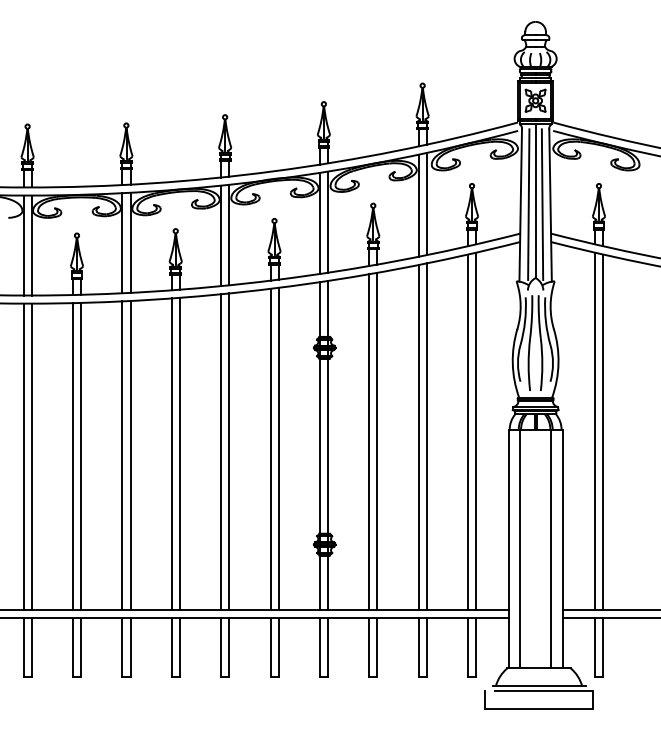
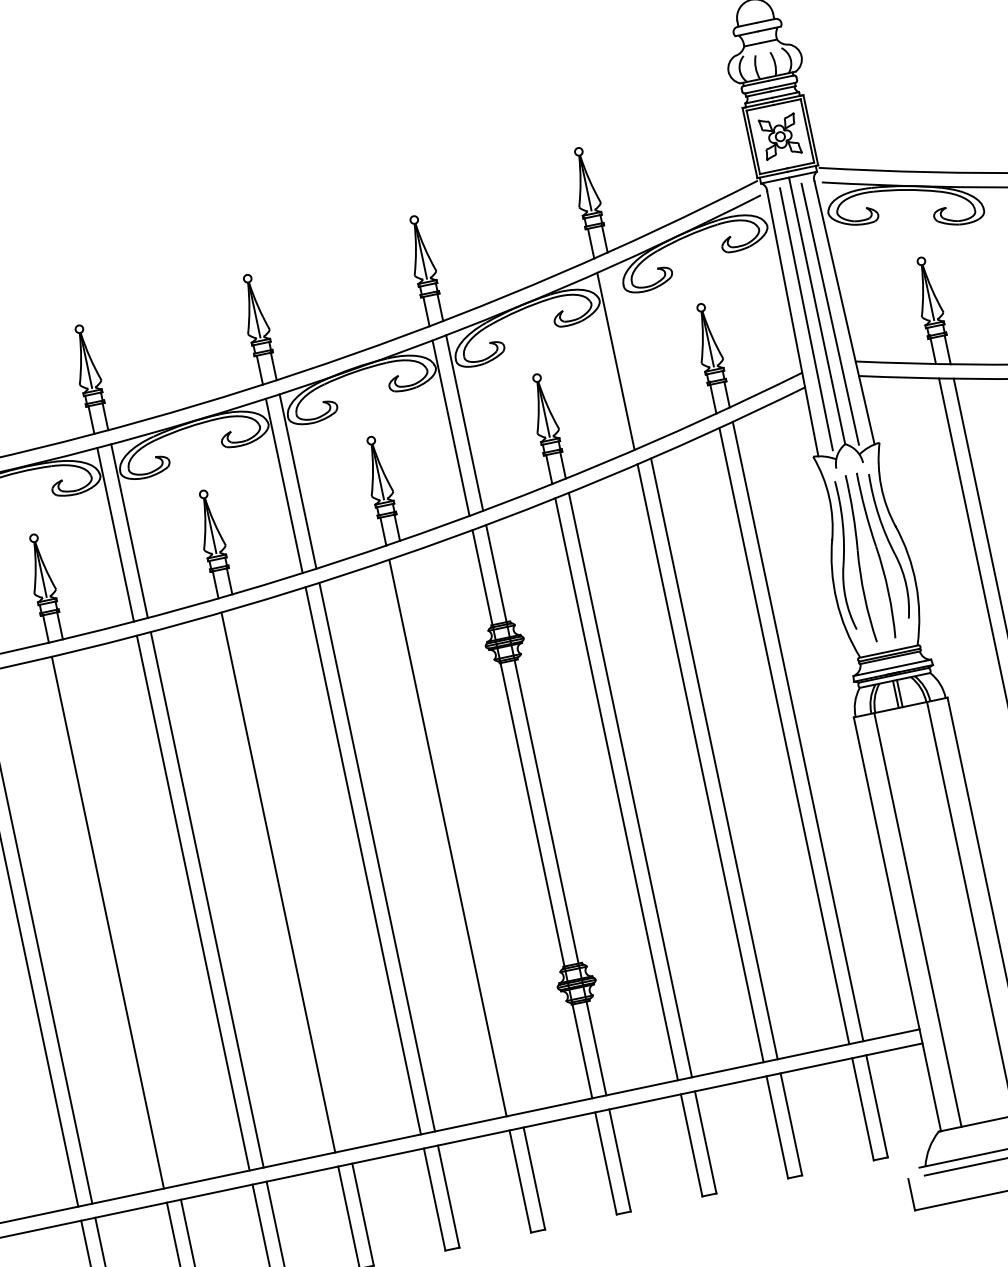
line: (426, 203) -> (628, 354), removed
line: (278, 448) -> (461, 833), removed
line: (179, 453) -> (291, 878), removed
line: (81, 455) -> (122, 918), removed

